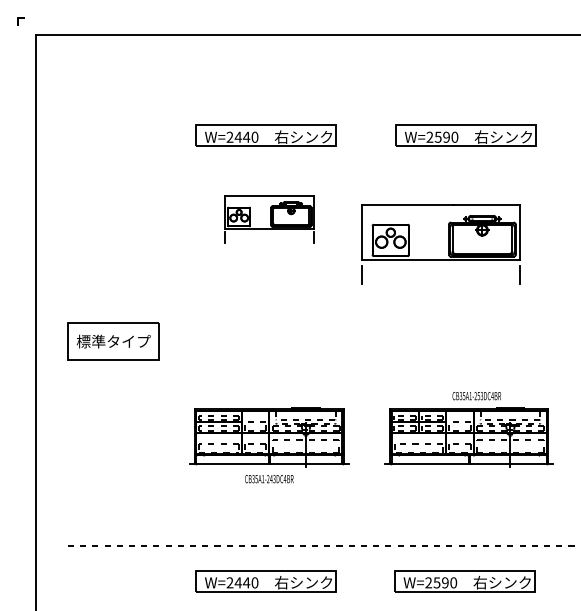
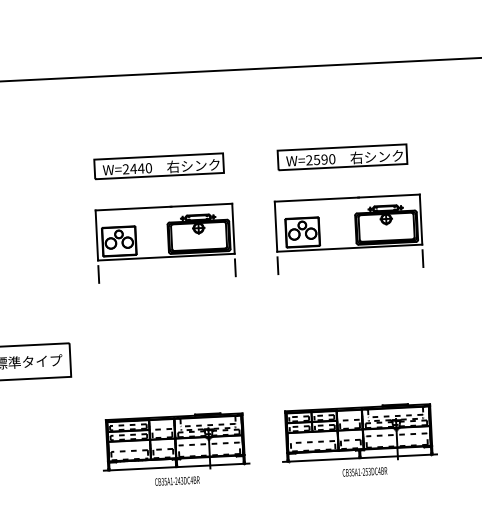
part: (269, 219) -> (165, 242), size x1.67
part: (440, 244) -> (348, 234), moved
text: (476, 396) -> (364, 472), moved

